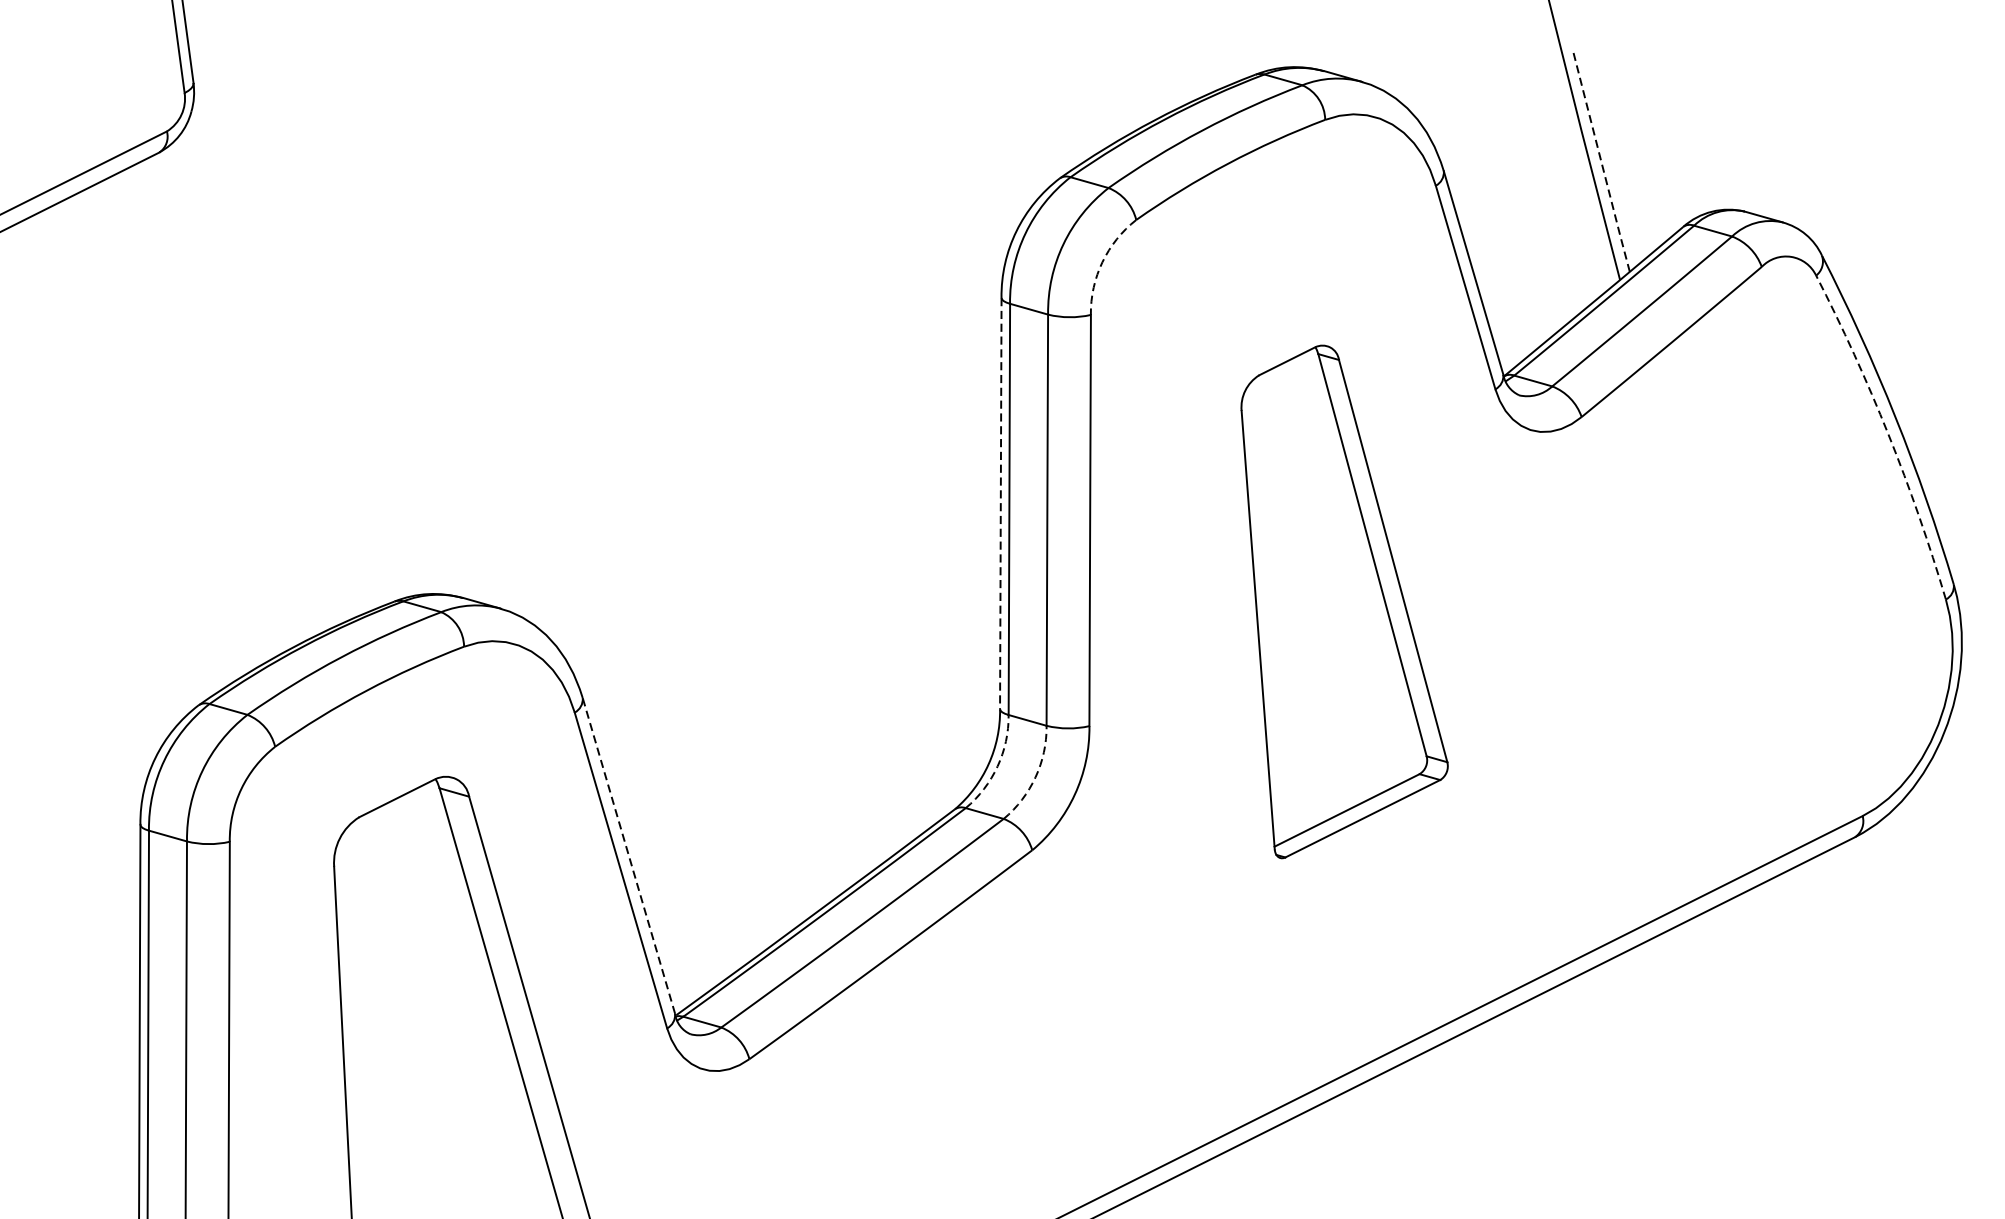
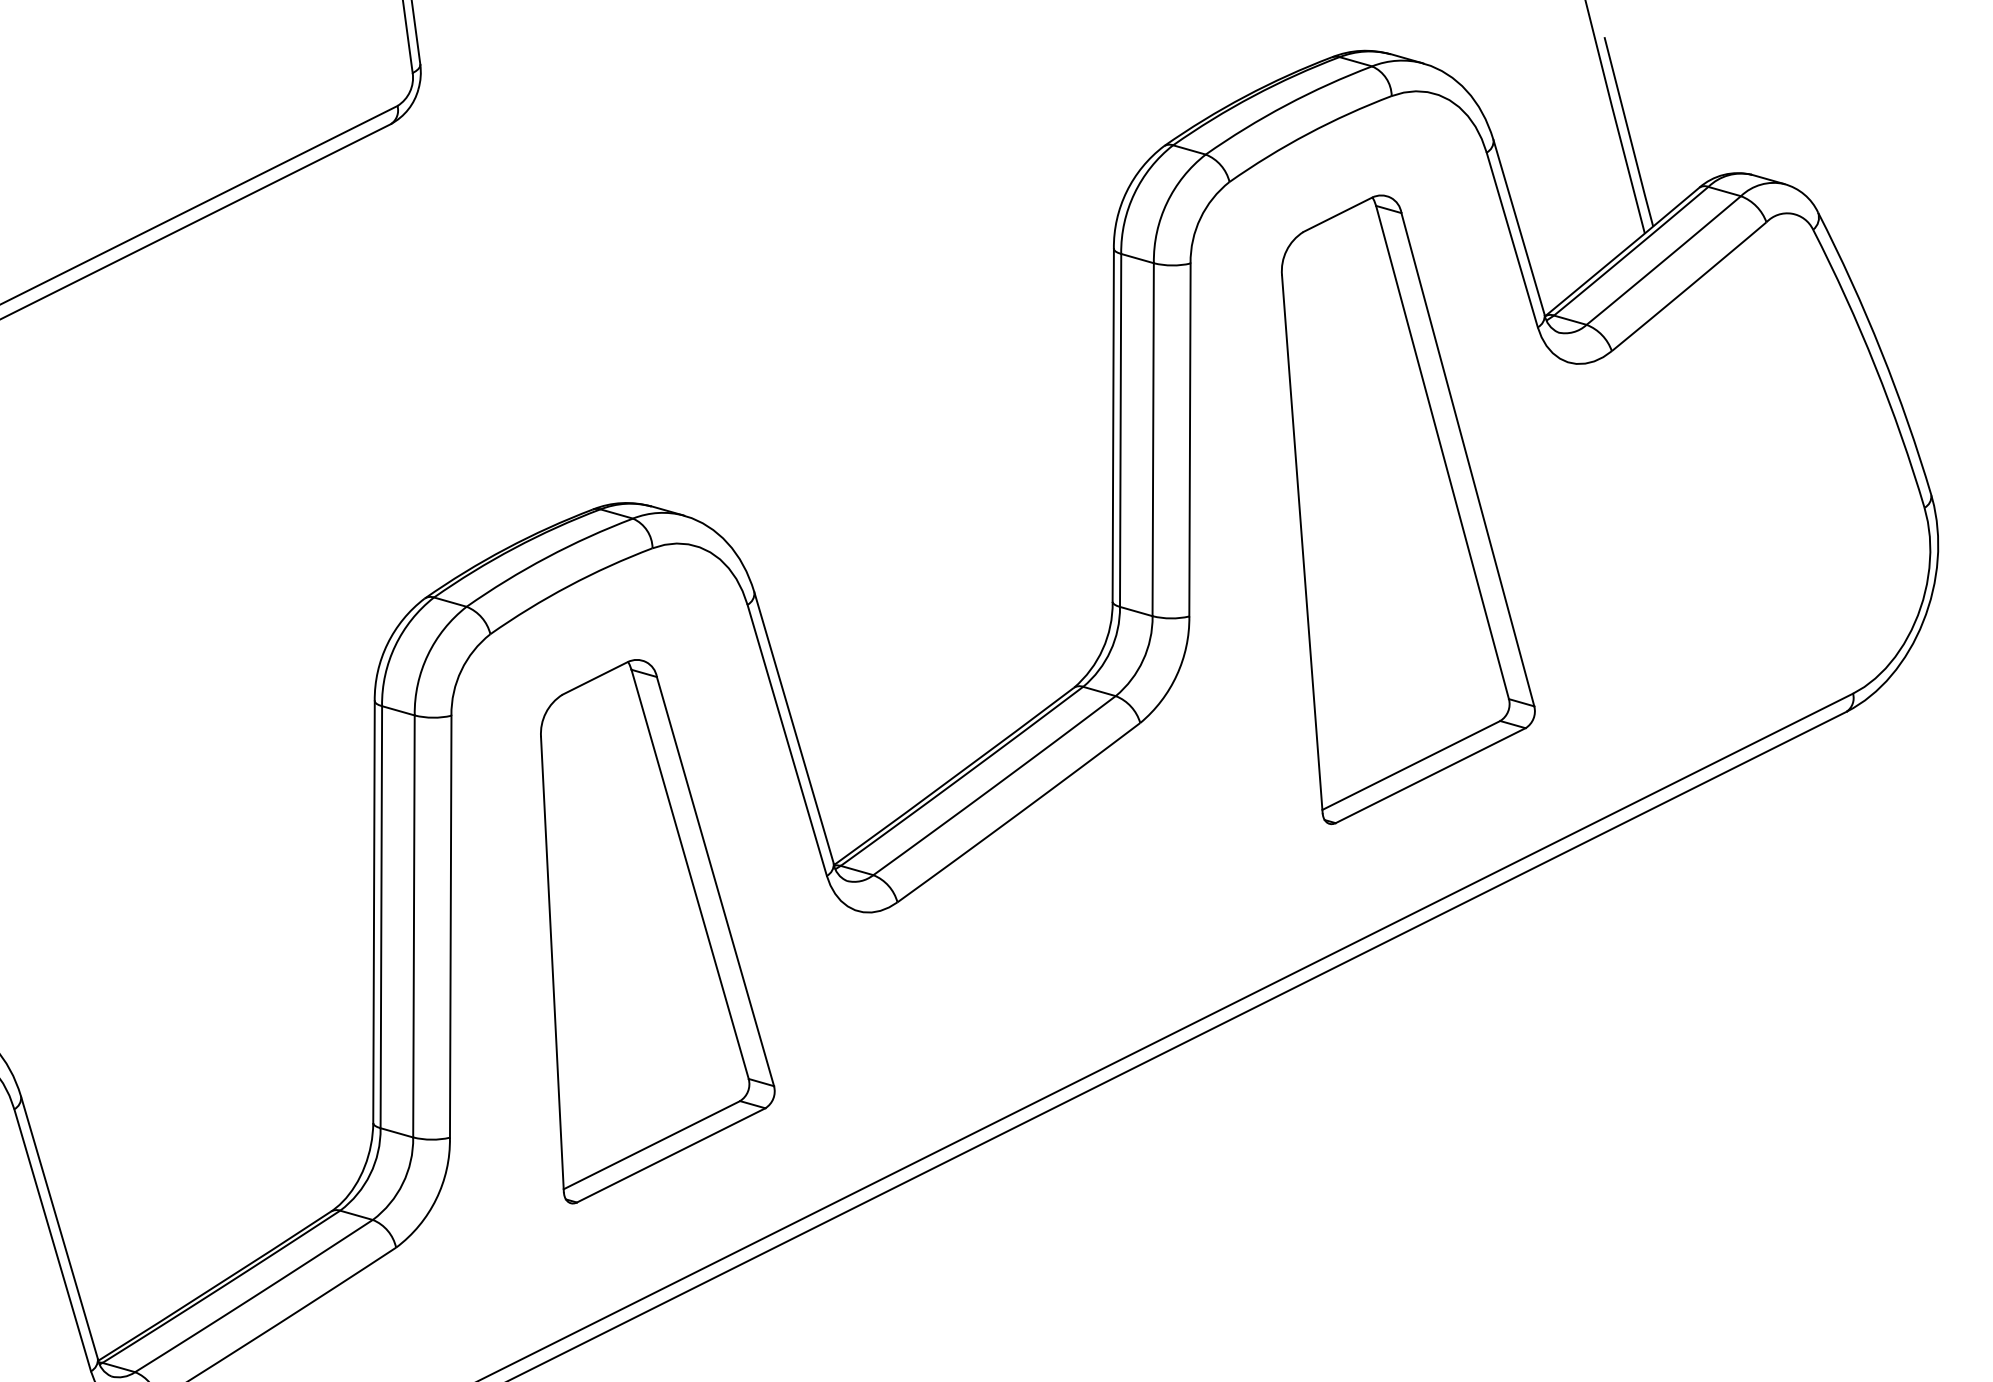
line: (1601, 161) -> (1628, 131), dashed -> solid
arc: (1102, 262) -> (1200, 218), dashed -> solid
arc: (1888, 434) -> (1875, 366), dashed -> solid
line: (1001, 503) -> (1113, 425), dashed -> solid
part: (1344, 601) -> (1408, 509), size x1.43
arc: (997, 766) -> (1110, 651), dashed -> solid
arc: (1036, 777) -> (1143, 660), dashed -> solid
line: (628, 855) -> (793, 727), dashed -> solid

